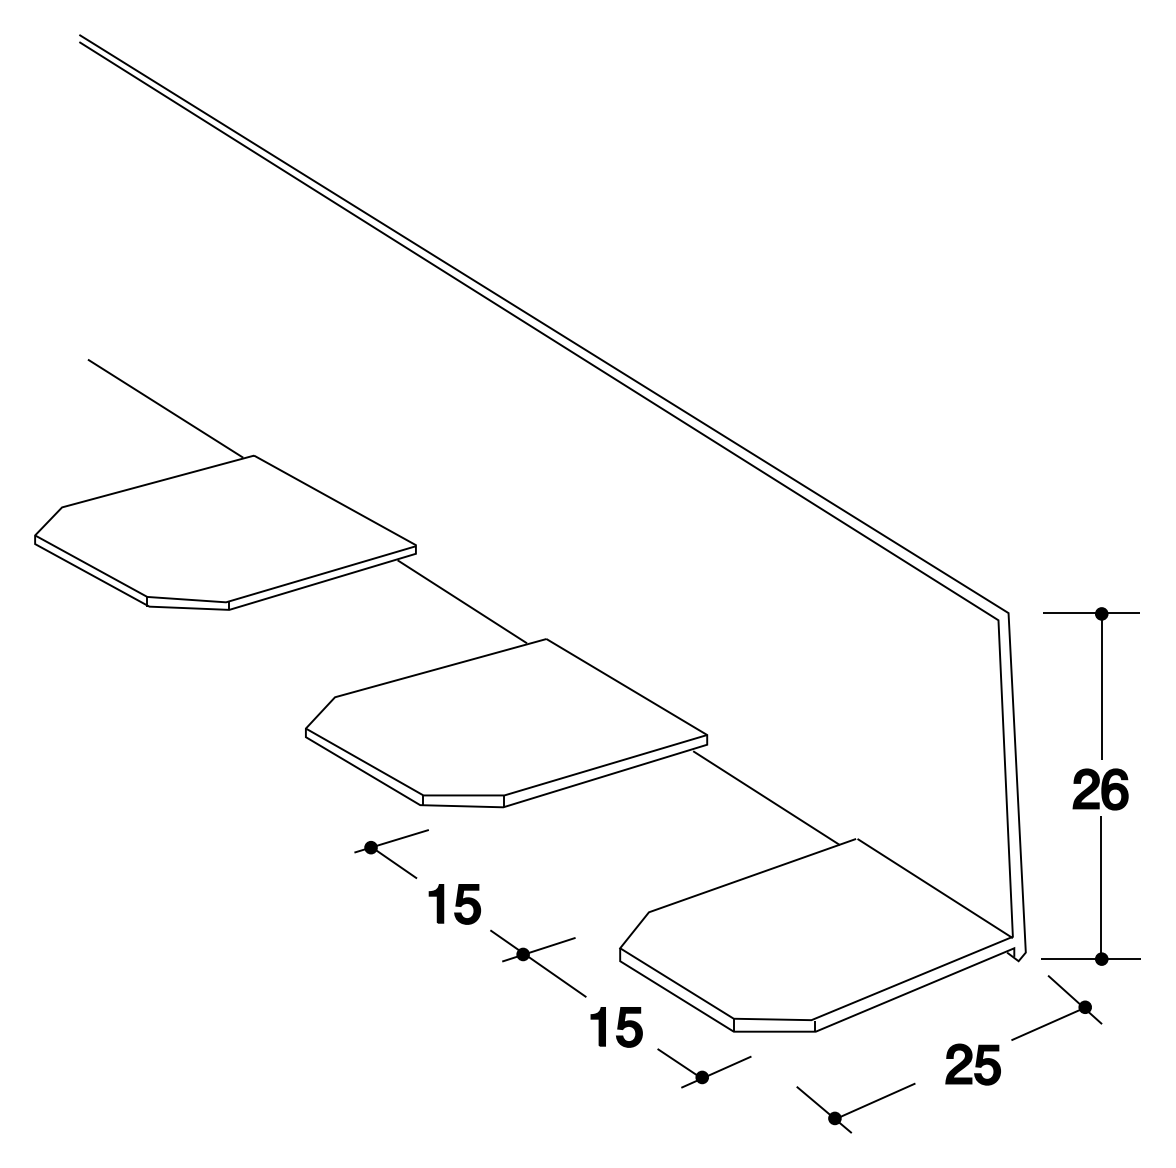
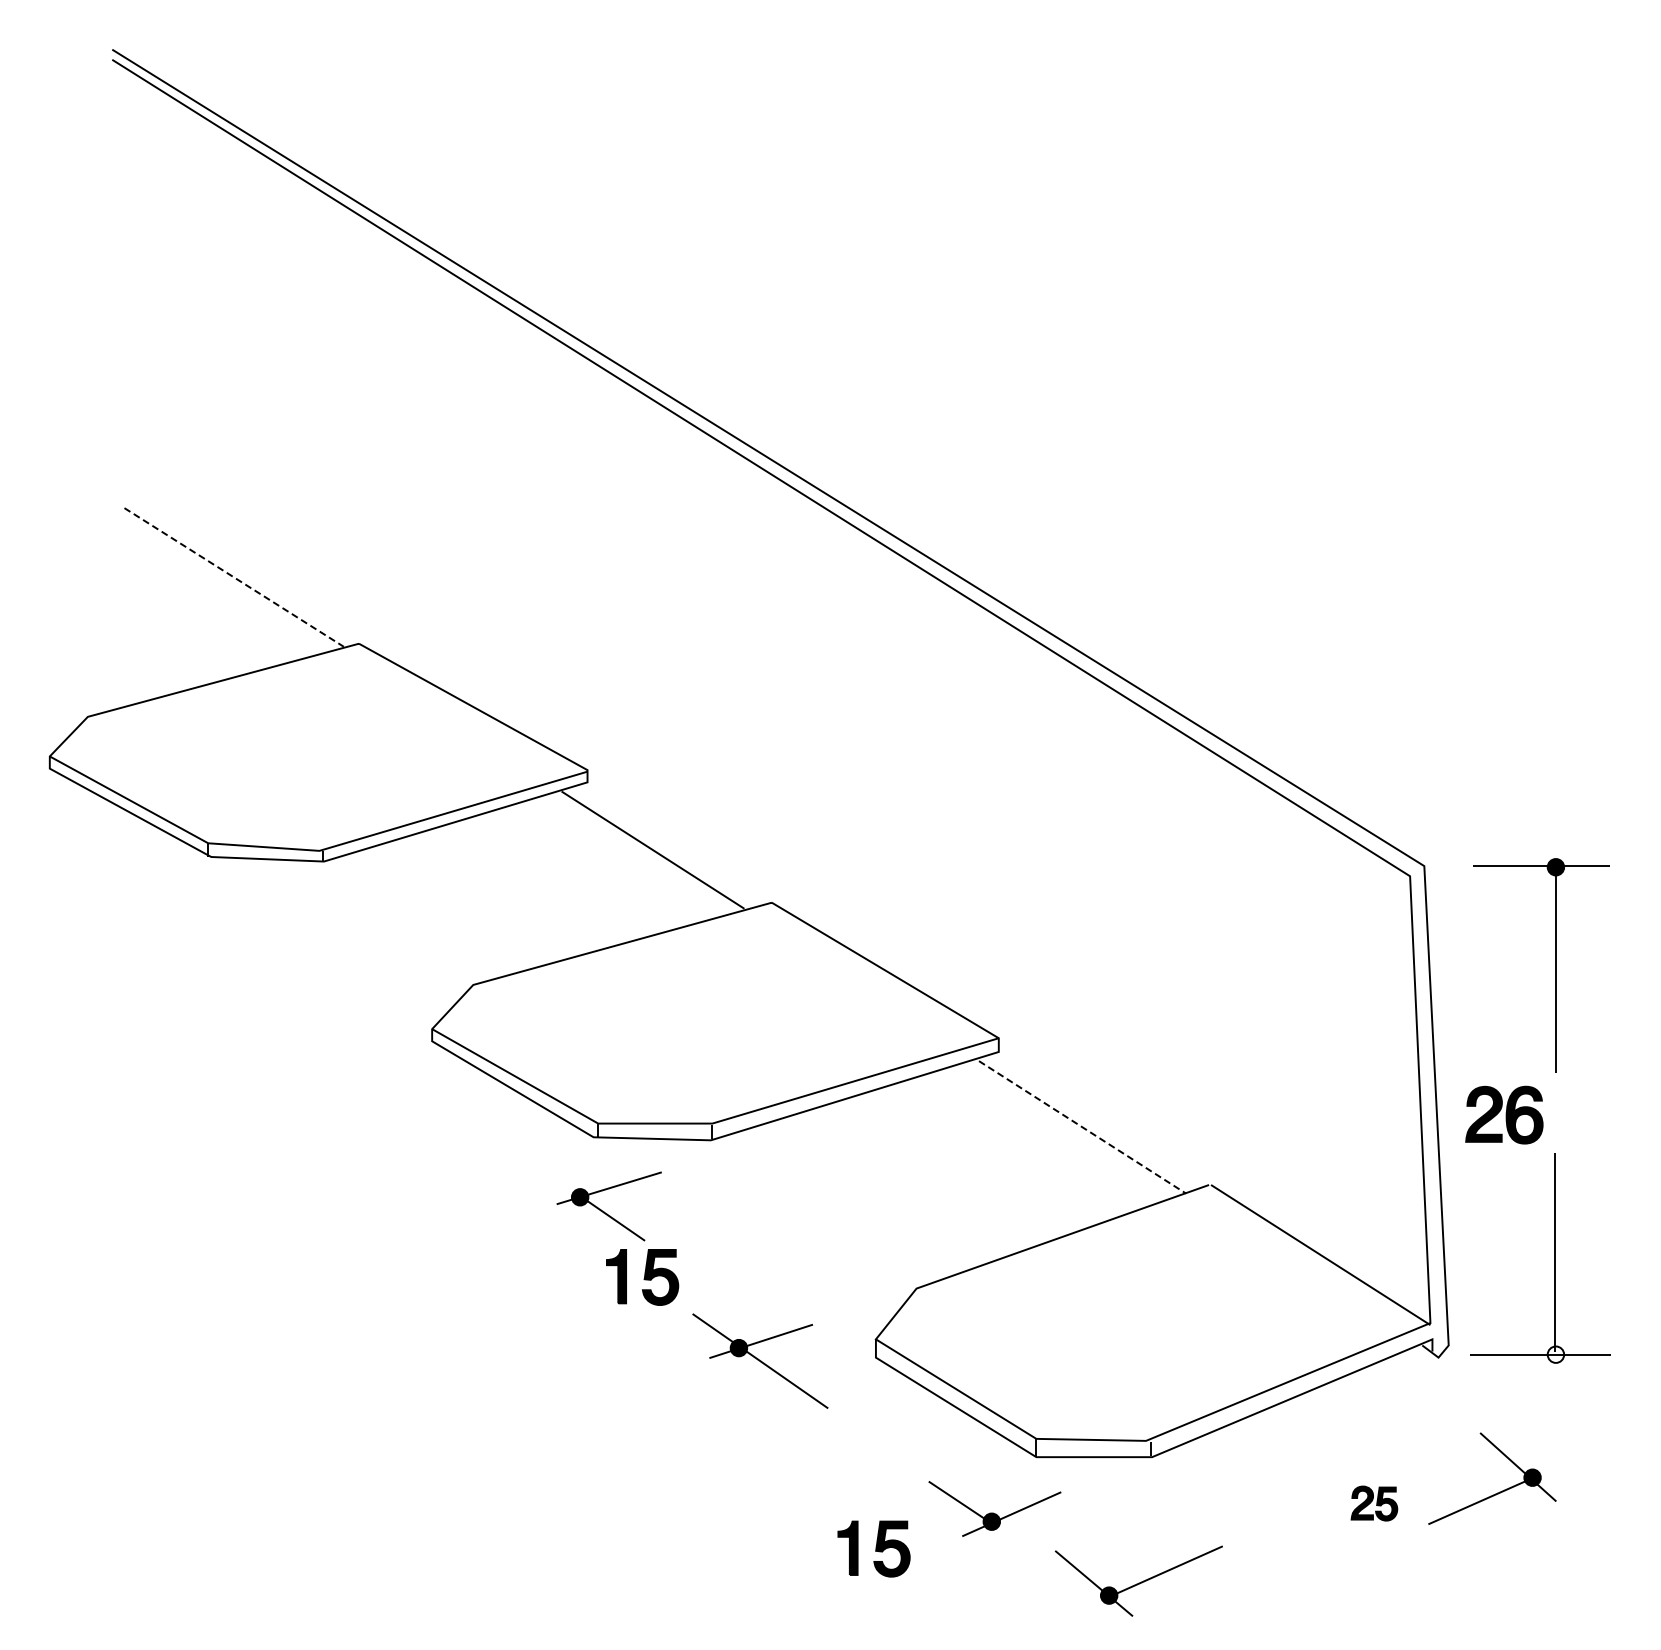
line: (165, 408) -> (234, 577), solid -> dashed
part: (1100, 789) -> (1504, 1114), moved
line: (766, 798) -> (1082, 1127), solid -> dashed
part: (388, 857) -> (604, 1211), moved
fill: (1101, 958) -> (1555, 1354), removed
part: (1061, 1017) -> (1499, 1491), moved
part: (616, 1026) -> (873, 1548), moved
part: (973, 1064) -> (1374, 1503), size x0.6
part: (855, 1107) -> (1138, 1580), moved

